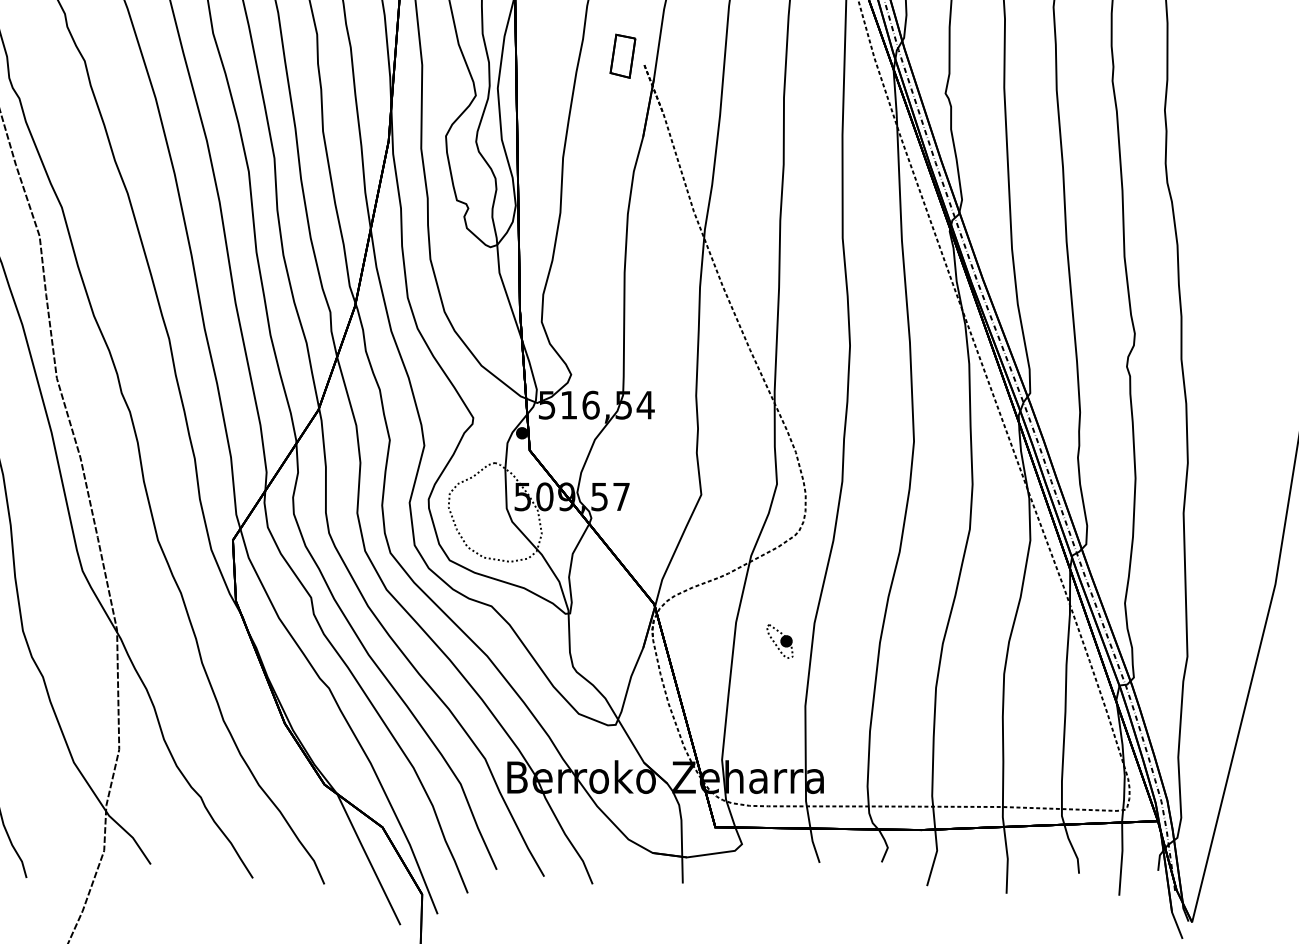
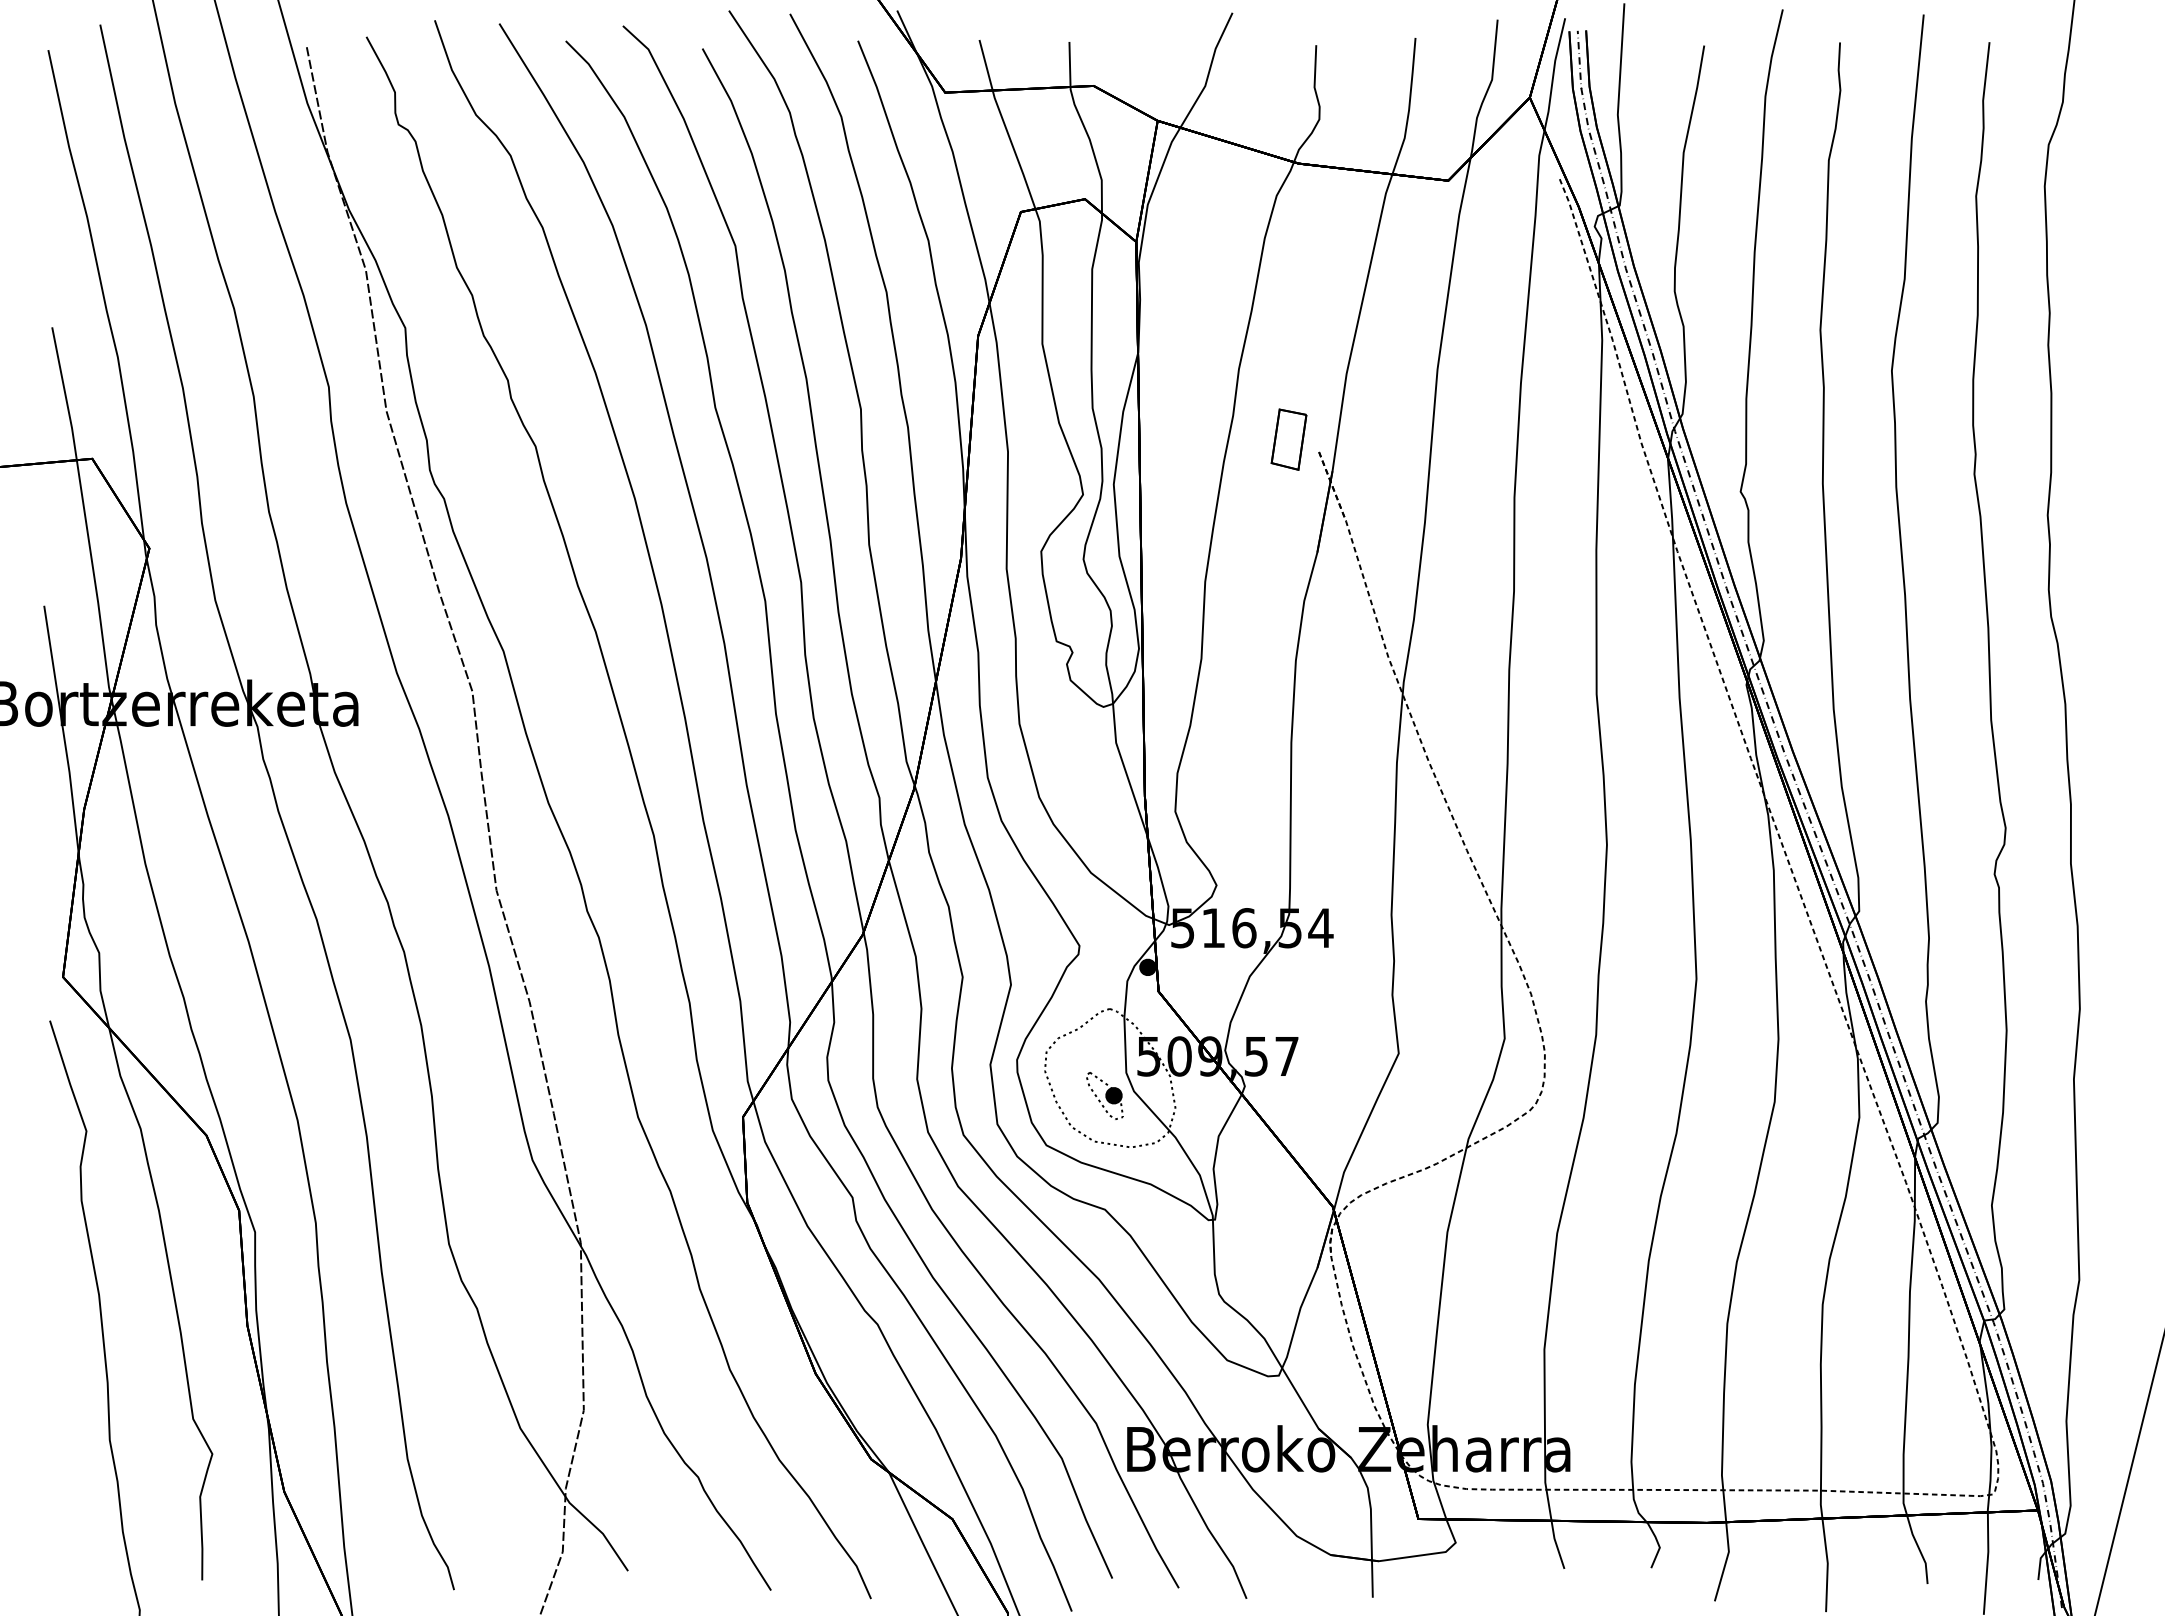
part: (779, 641) -> (1104, 1095), moved

